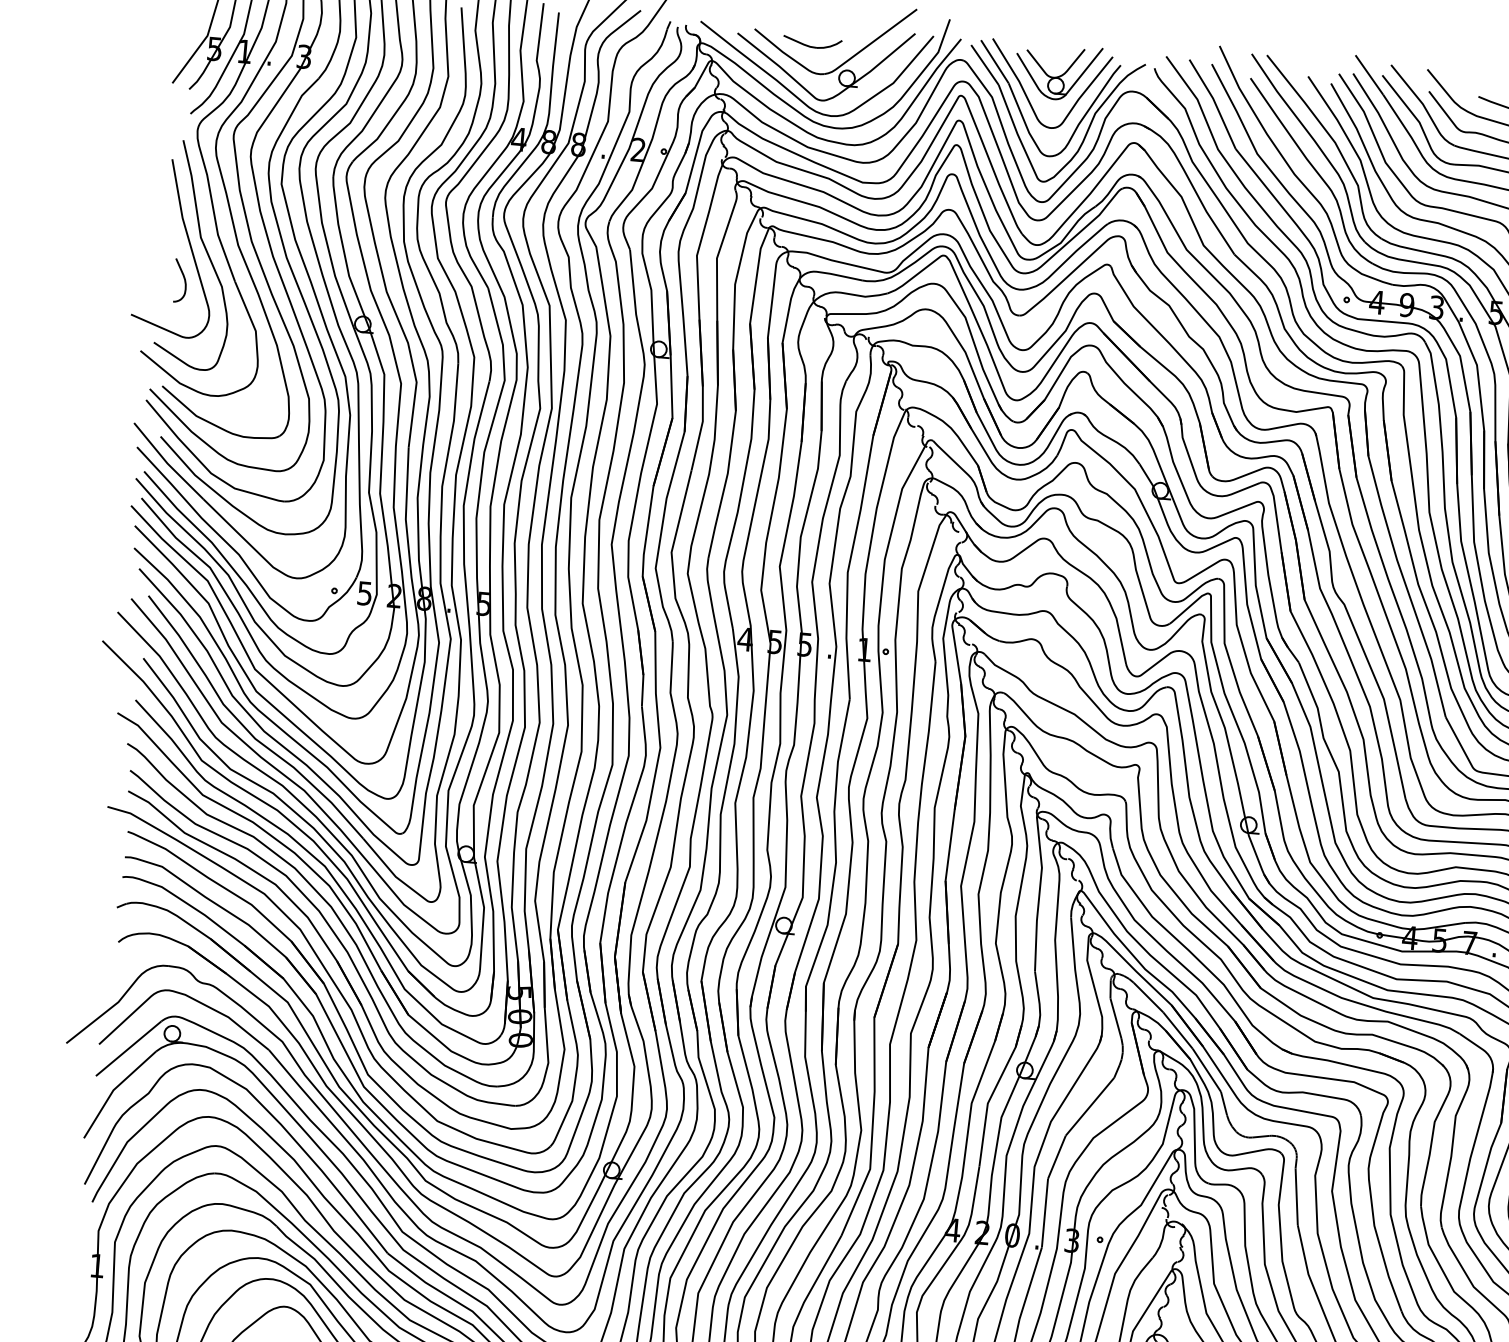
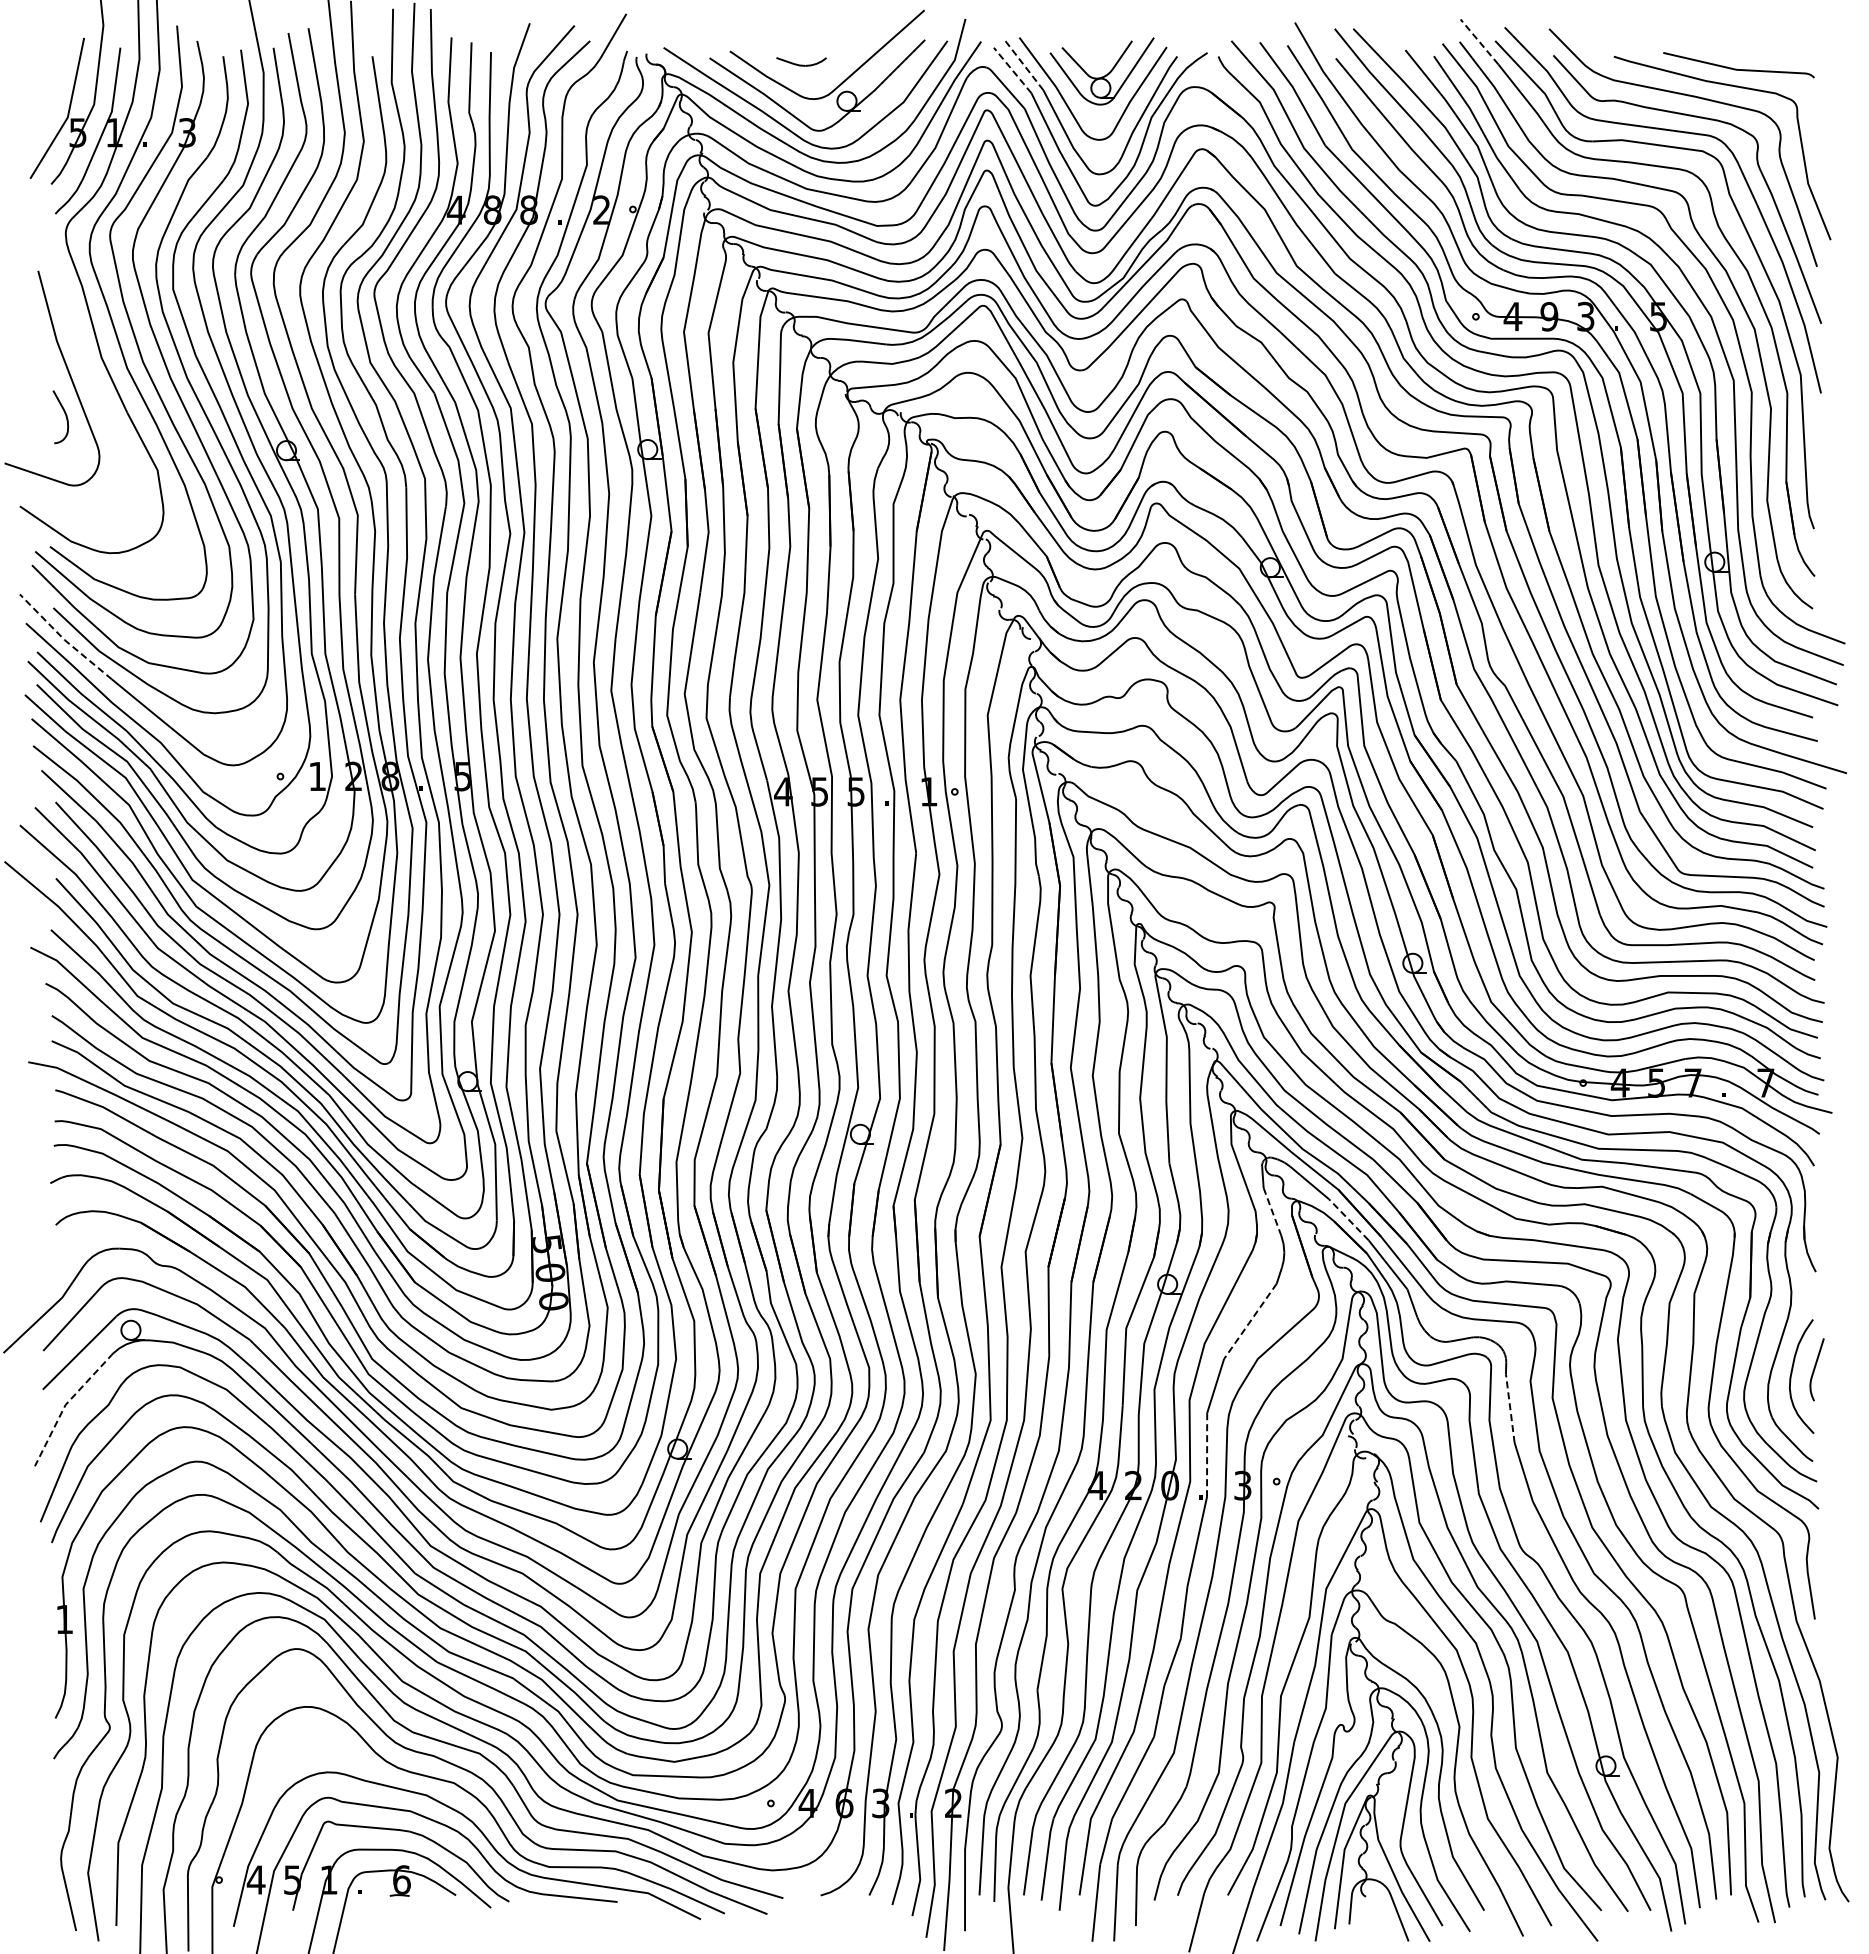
part: (812, 42) -> (801, 61), size x0.7
line: (994, 61) -> (1024, 65), solid -> dashed
line: (984, 64) -> (1012, 70), solid -> dashed
line: (1369, 74) -> (1479, 41), solid -> dashed
curve: (206, 252) -> (89, 380), removed
line: (166, 463) -> (63, 639), solid -> dashed
text: (364, 593) -> (317, 776), 5 -> 1
line: (1115, 1019) -> (1272, 1212), solid -> dashed
line: (1177, 1030) -> (1348, 1219), solid -> dashed
line: (114, 1089) -> (66, 1404), solid -> dashed
line: (1090, 1106) -> (1250, 1321), solid -> dashed
line: (1296, 1196) -> (1510, 1408), solid -> dashed
line: (1045, 1213) -> (1207, 1455), solid -> dashed

